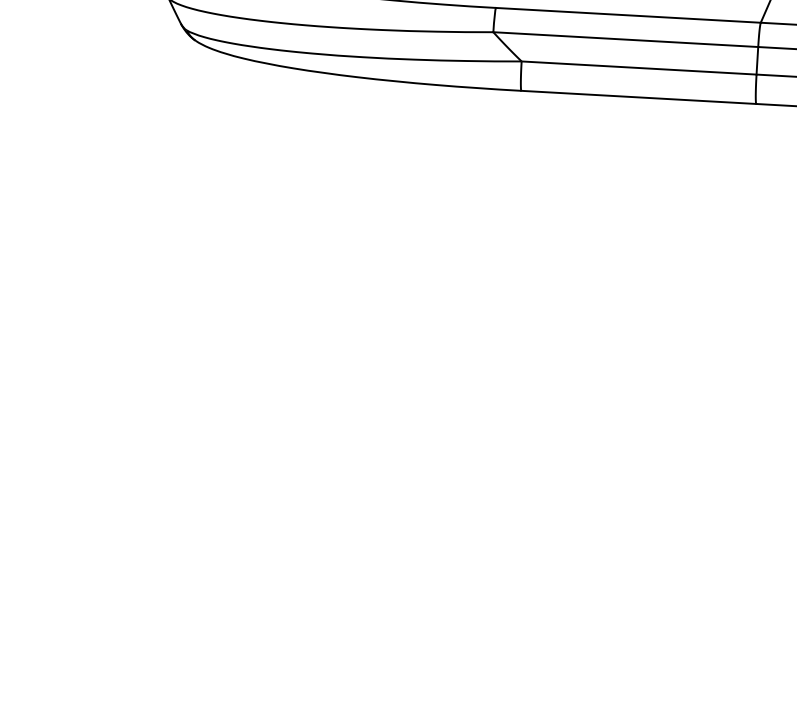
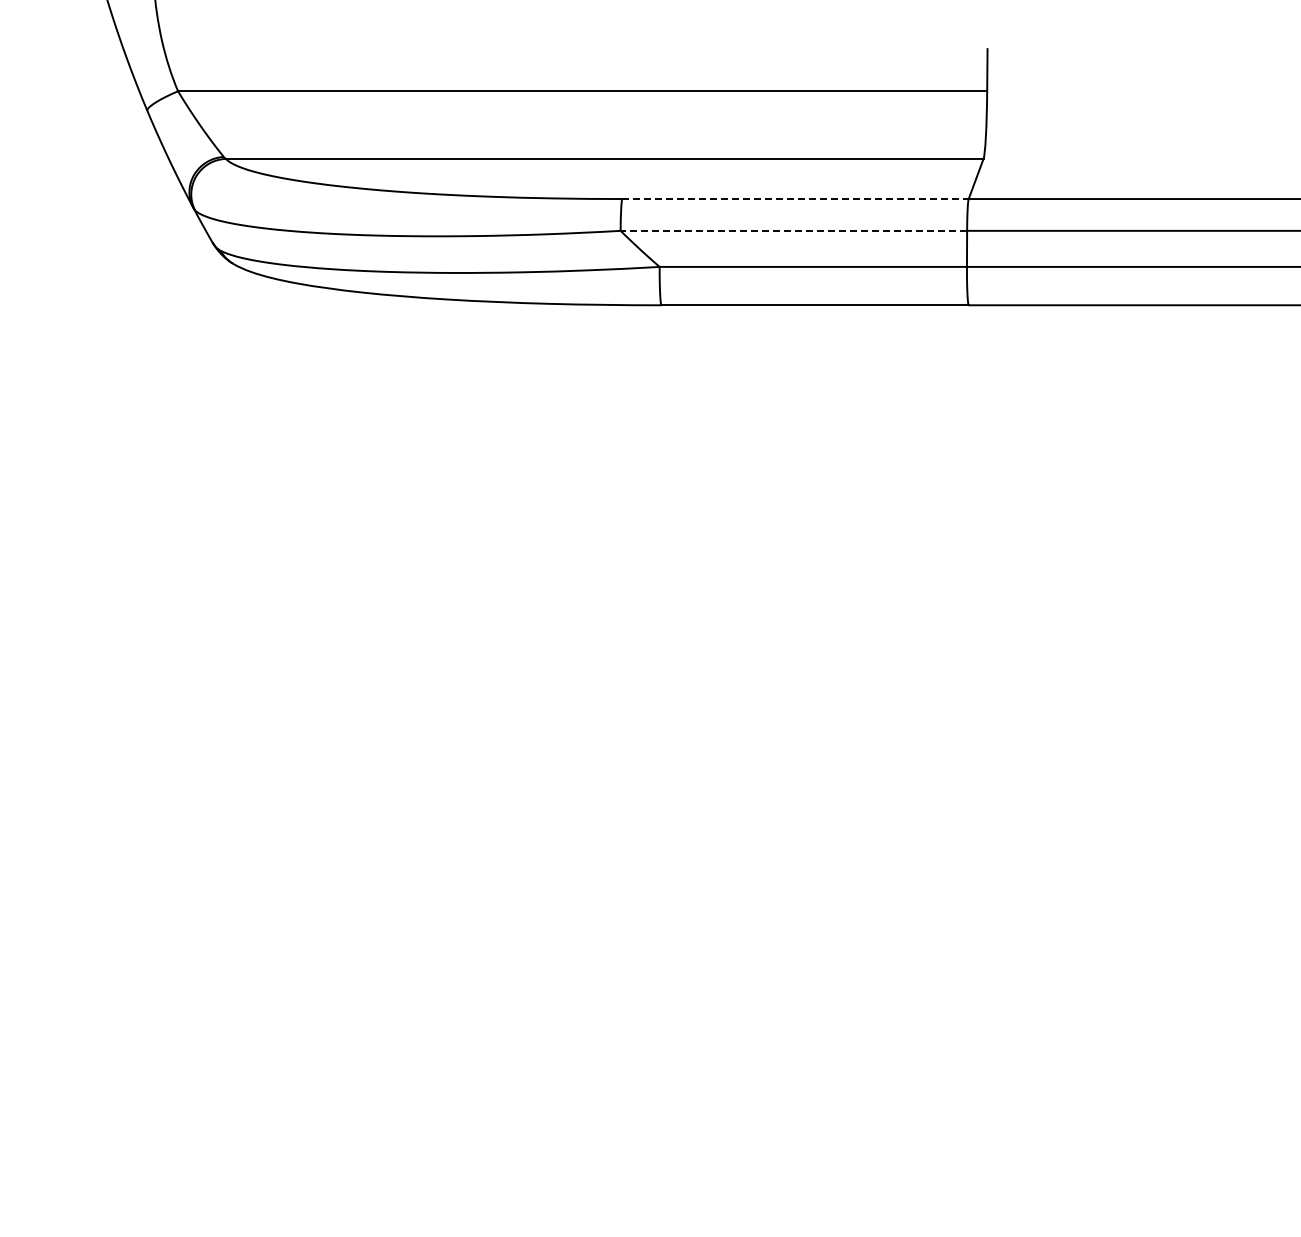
line: (628, 15) -> (795, 199), solid -> dashed
line: (625, 39) -> (793, 230), solid -> dashed

